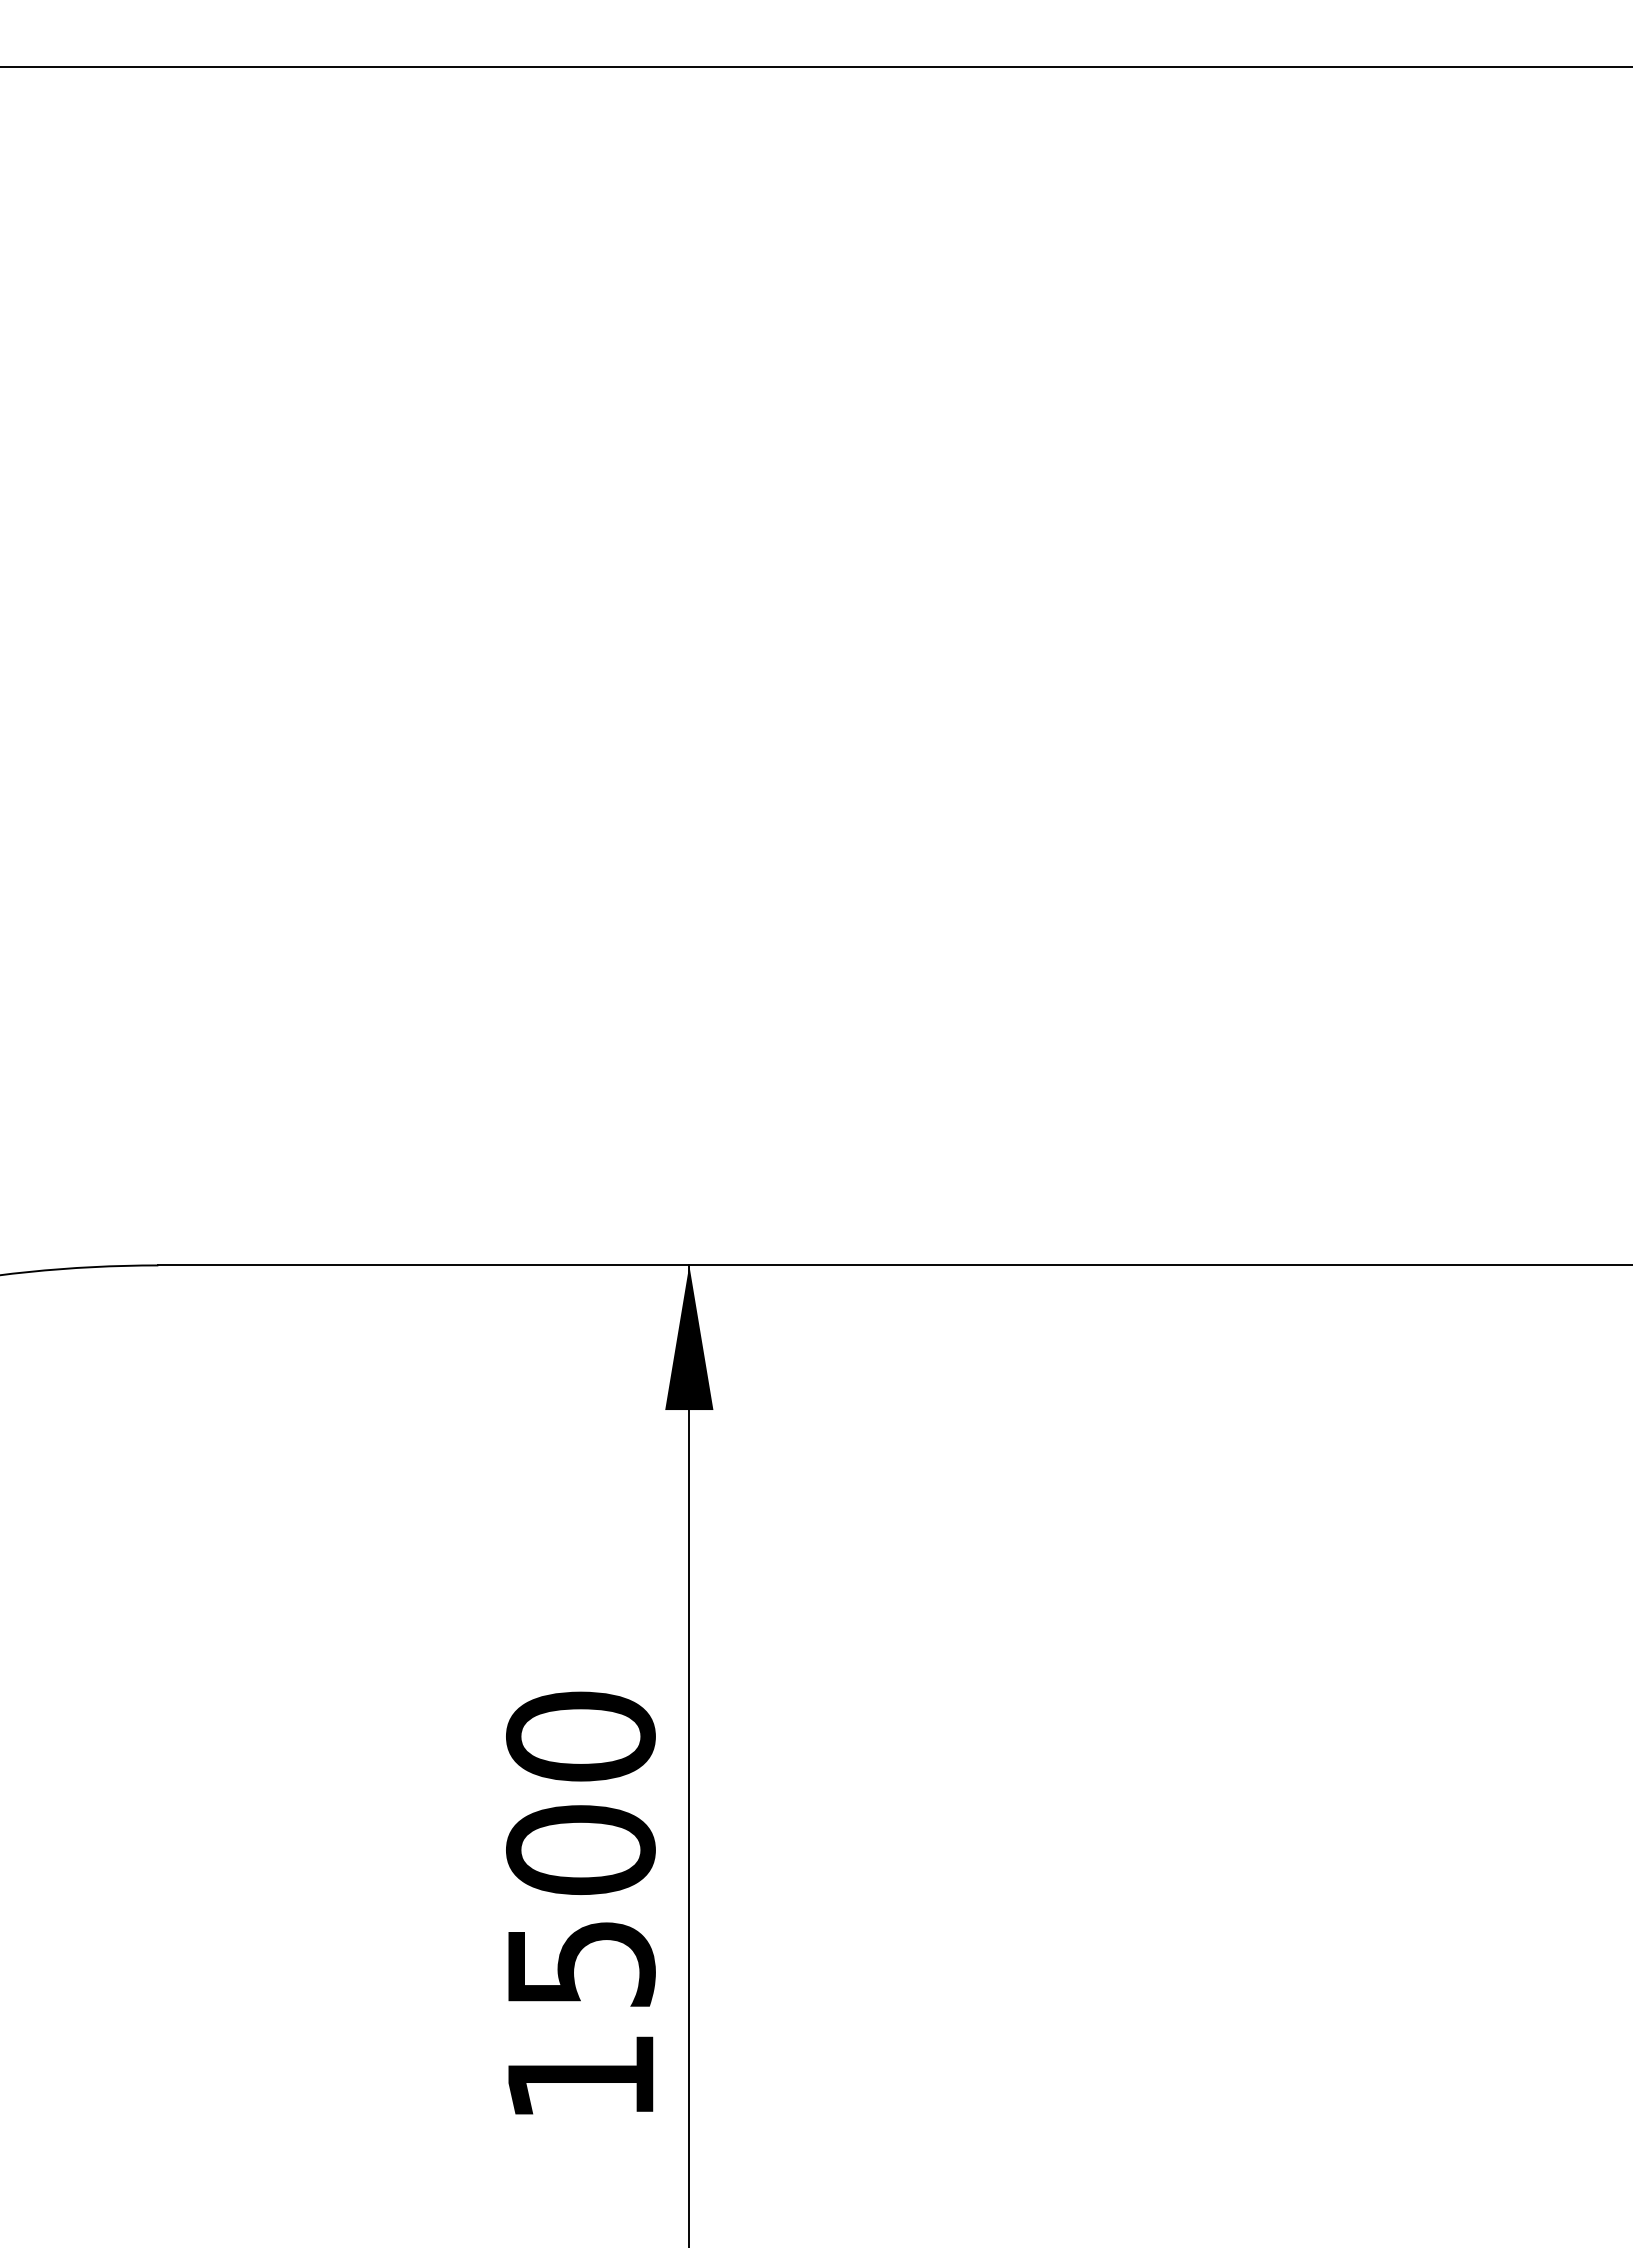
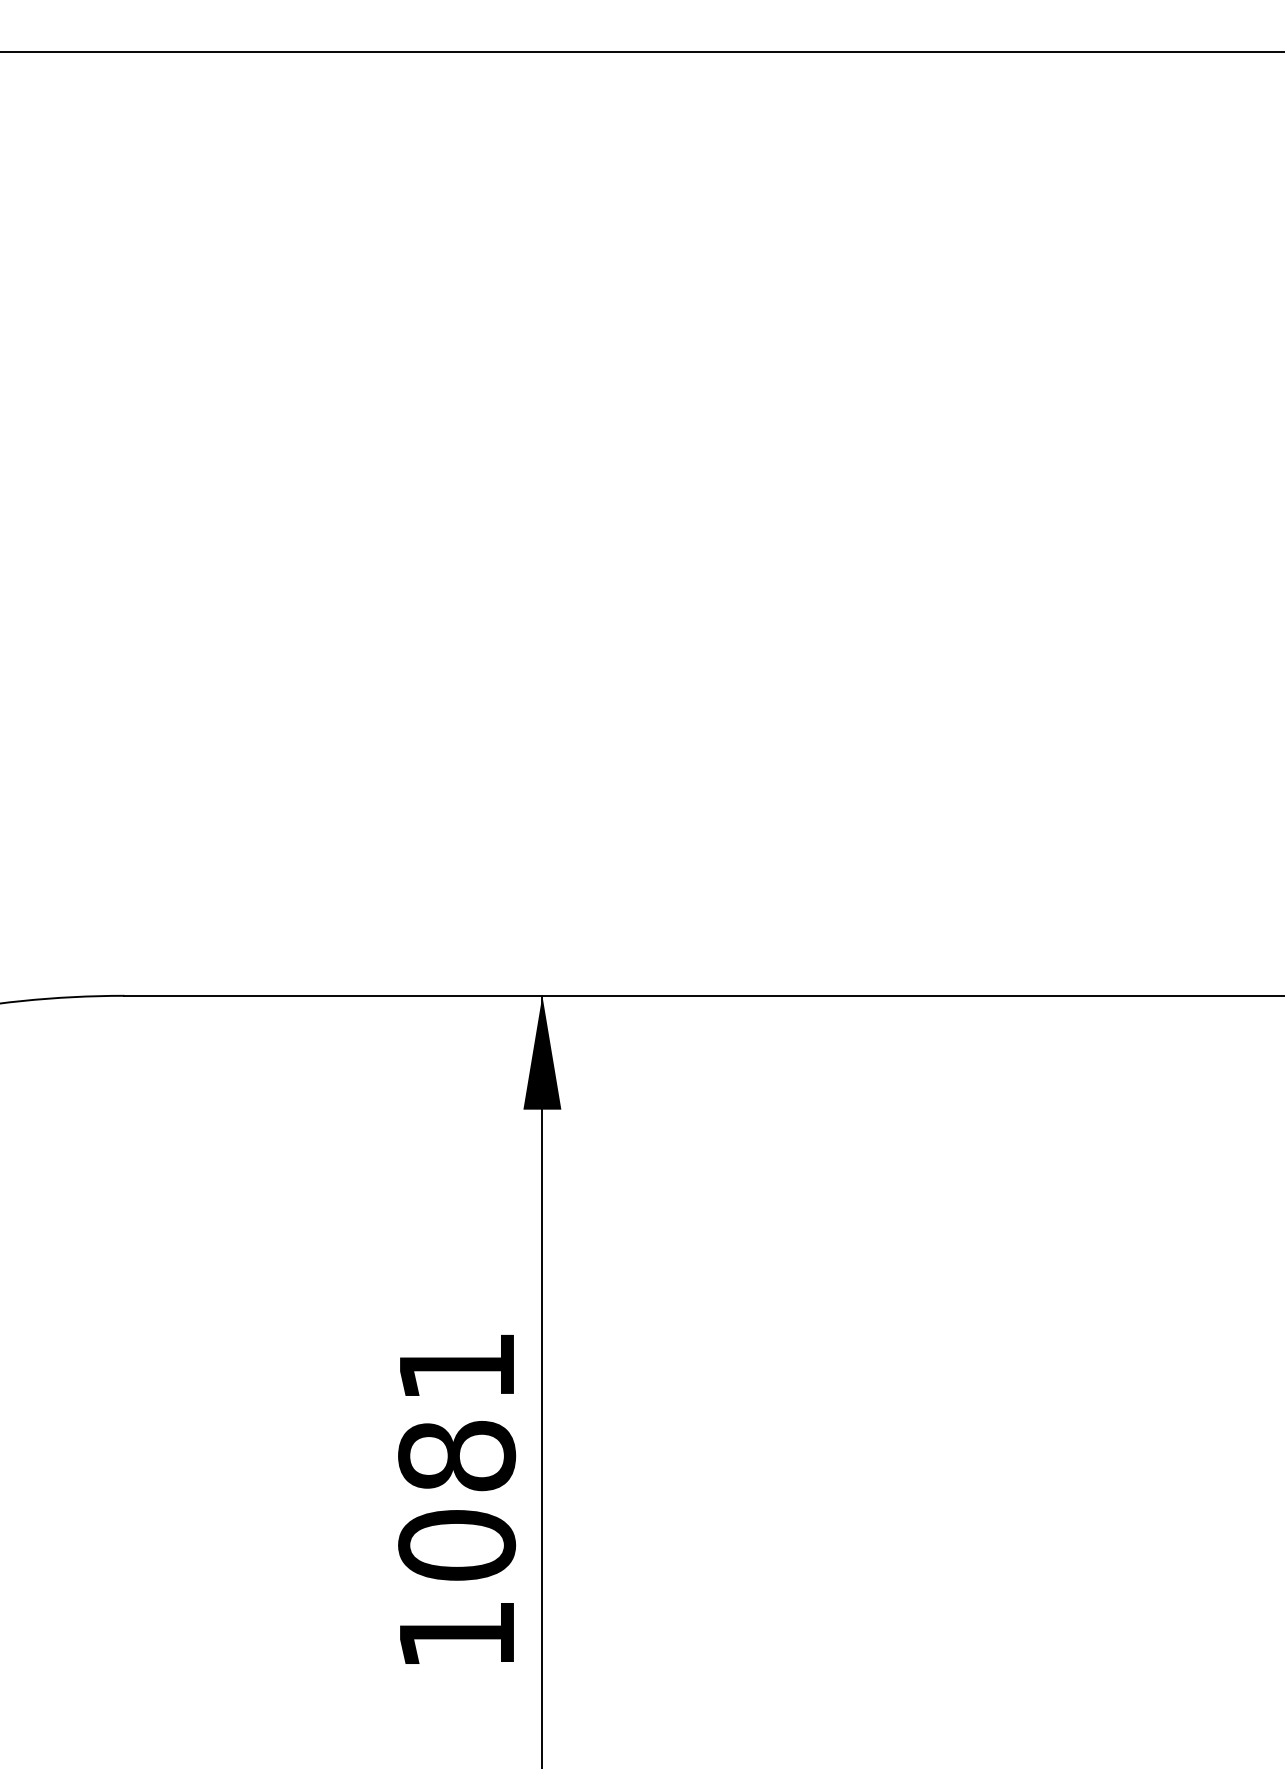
text: (580, 1849) -> (456, 1455), 1500 -> 1081

